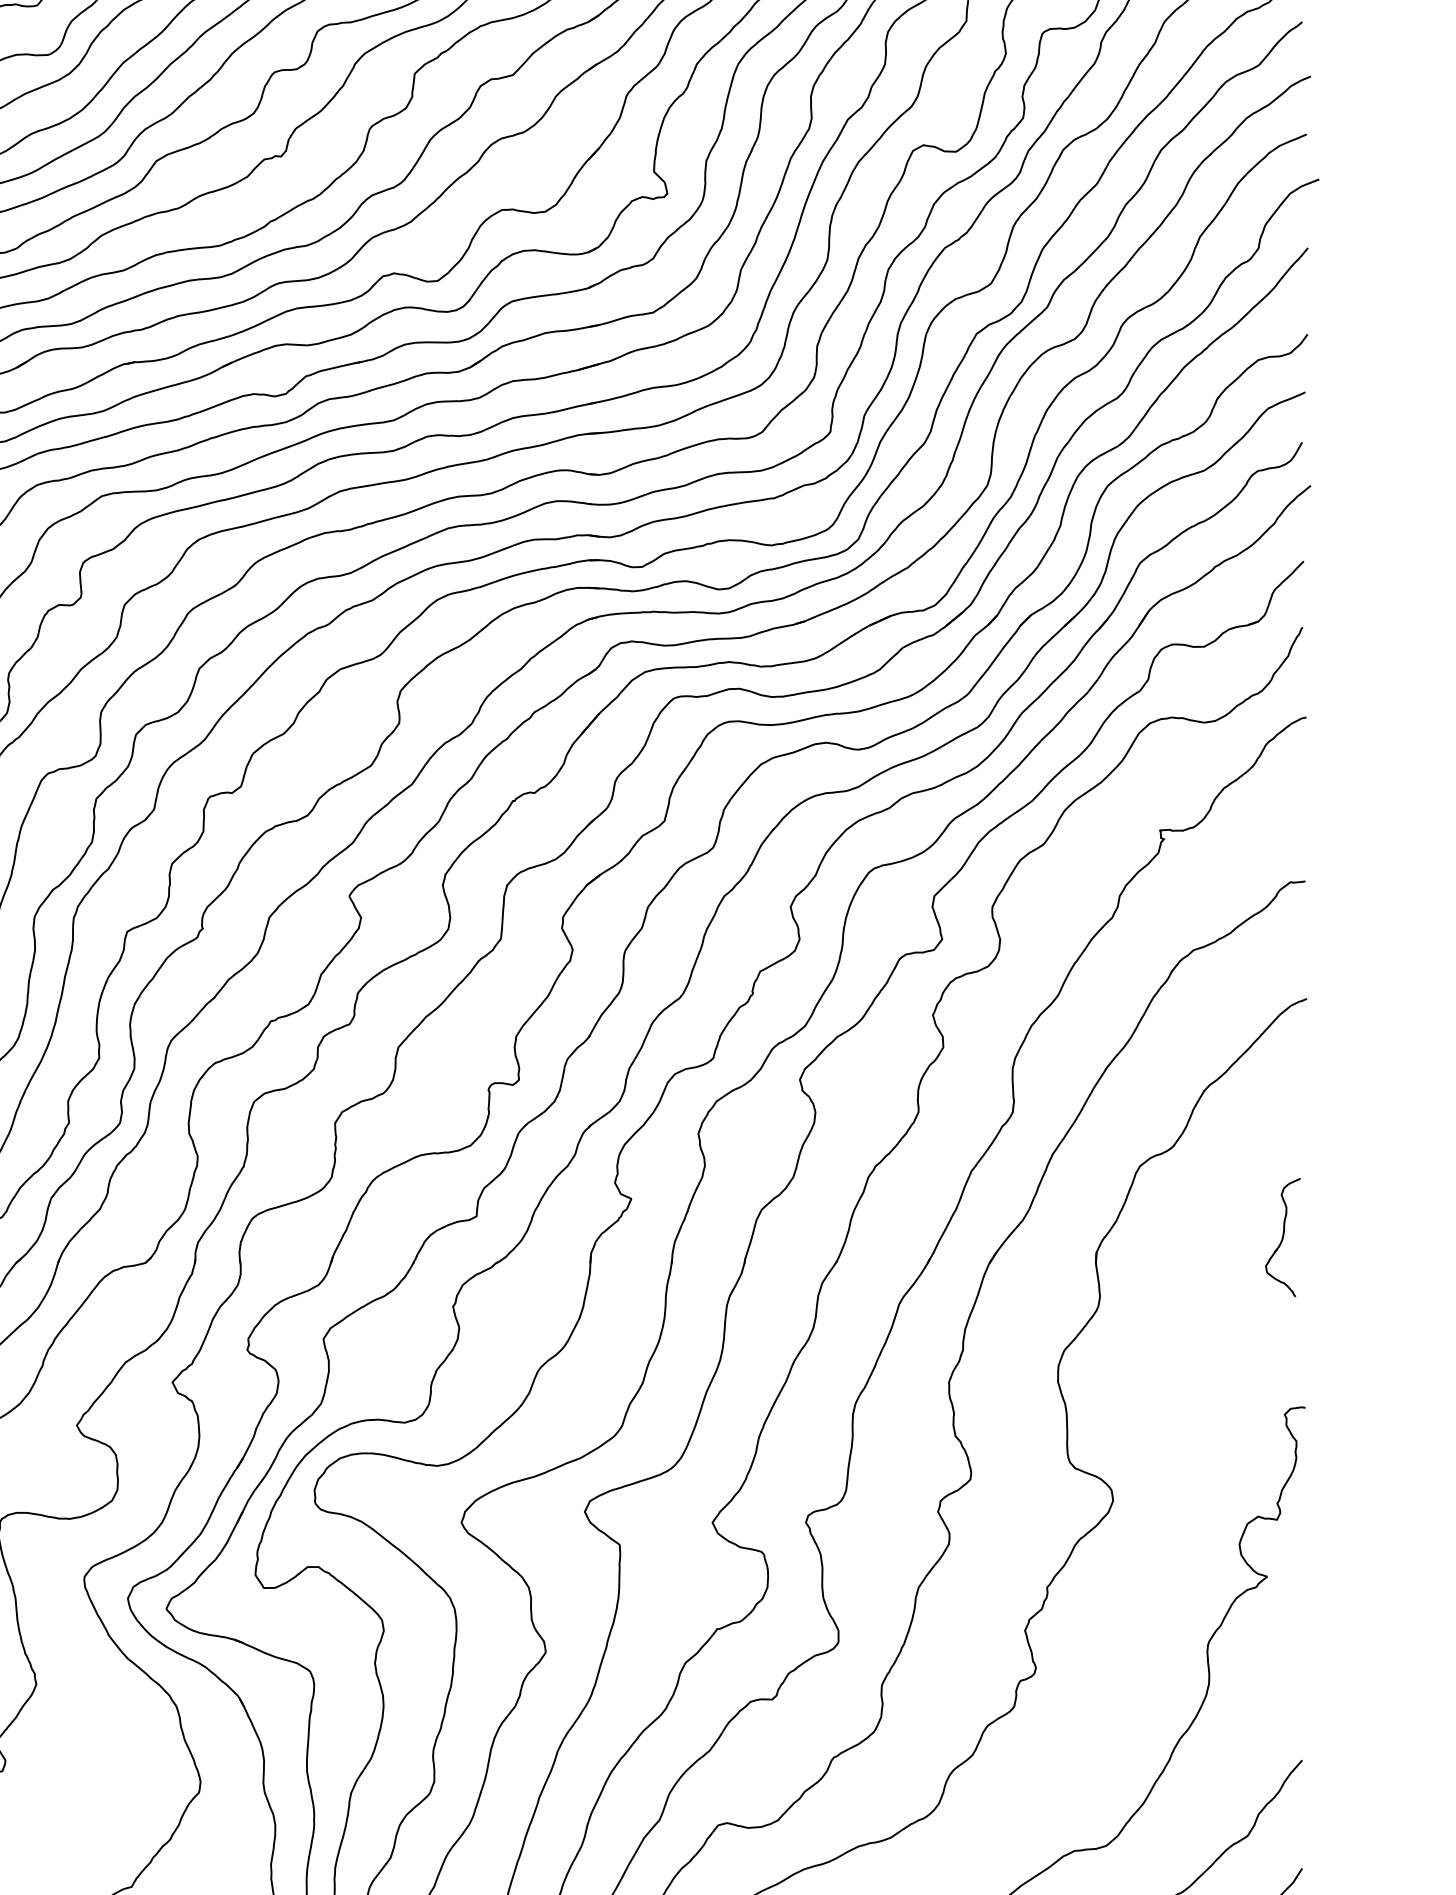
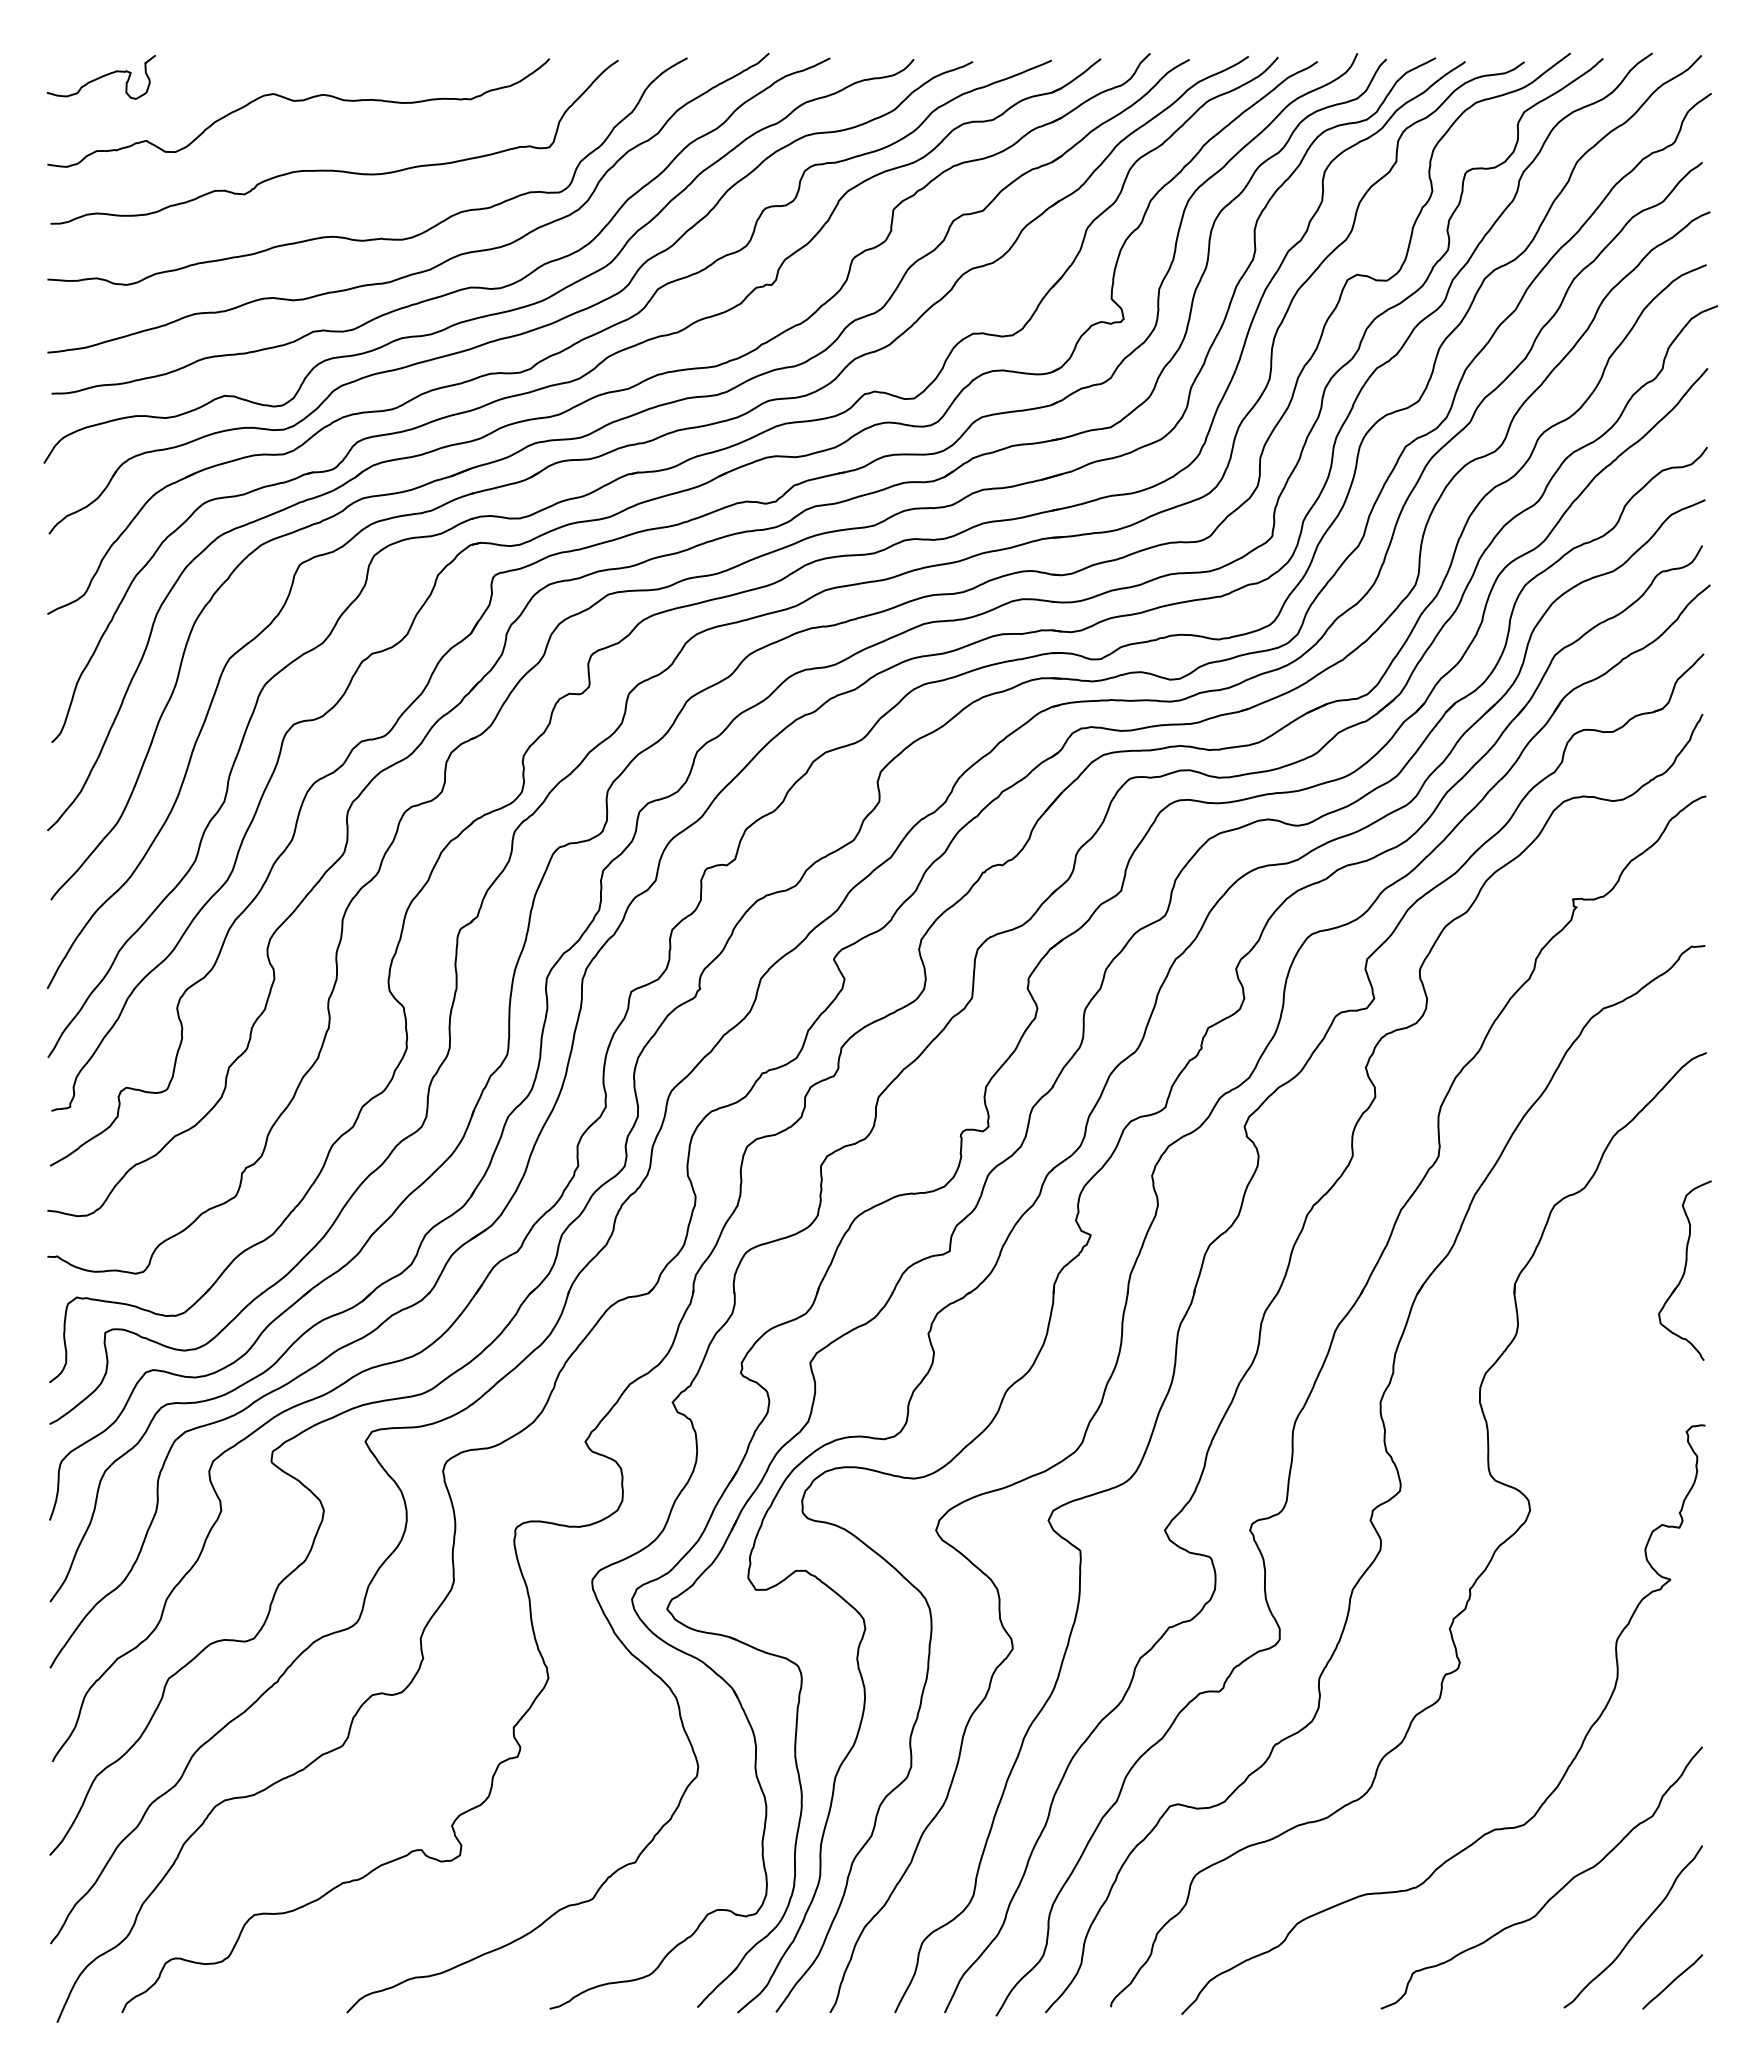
part: (1282, 1237) -> (1684, 1270), size x1.67

